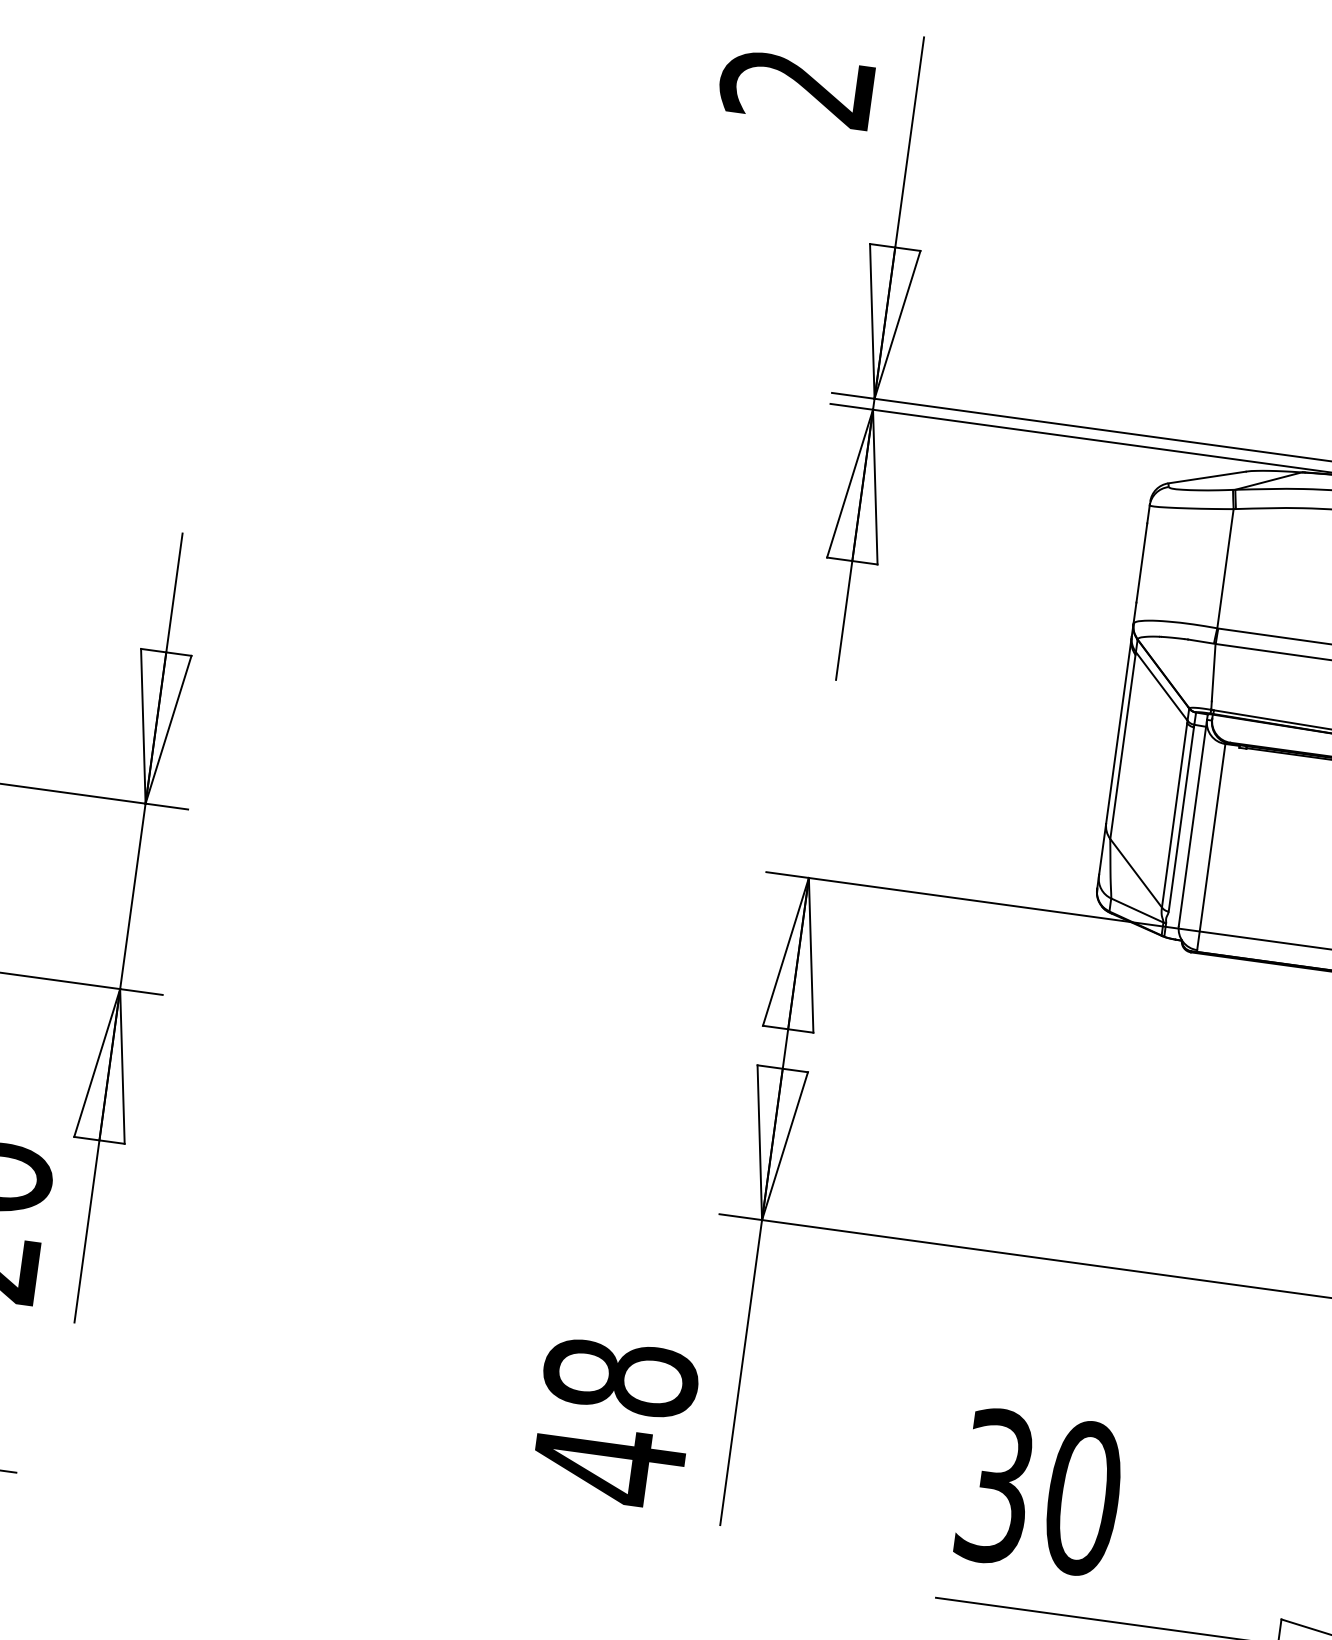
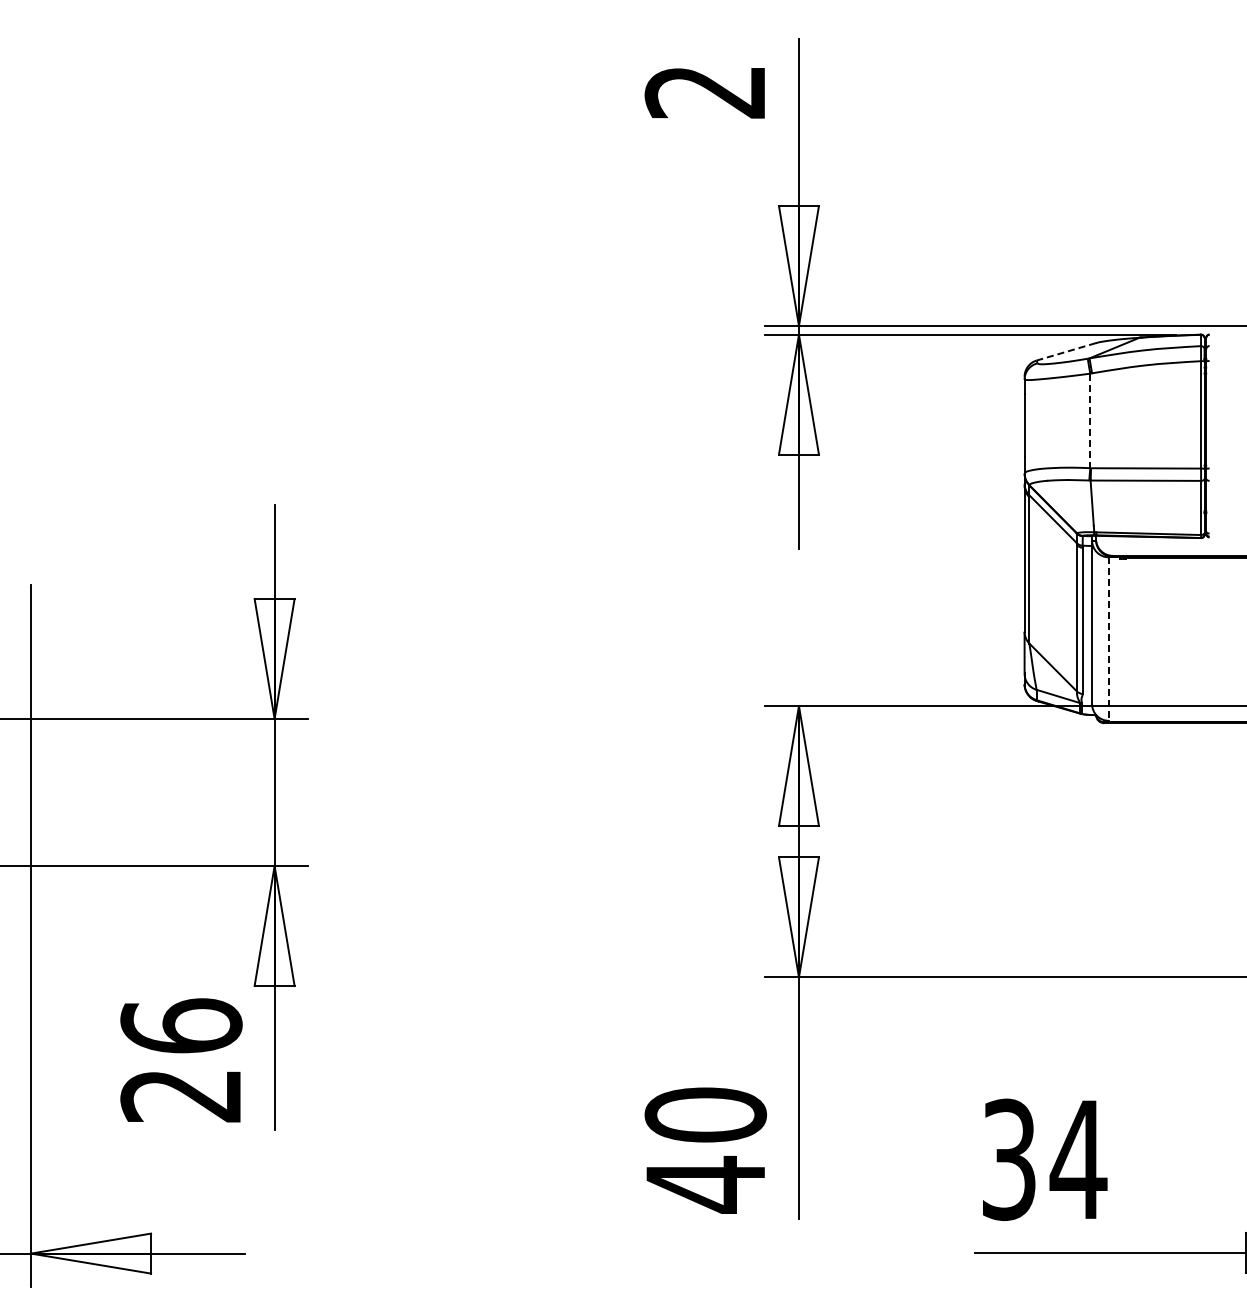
line: (1207, 477) -> (1066, 351), solid -> dashed
line: (1225, 569) -> (1090, 421), solid -> dashed
line: (1210, 847) -> (1108, 639), solid -> dashed
text: (620, 1376) -> (705, 1114), 48 -> 40
text: (1083, 1497) -> (1078, 1159), 30 -> 34

